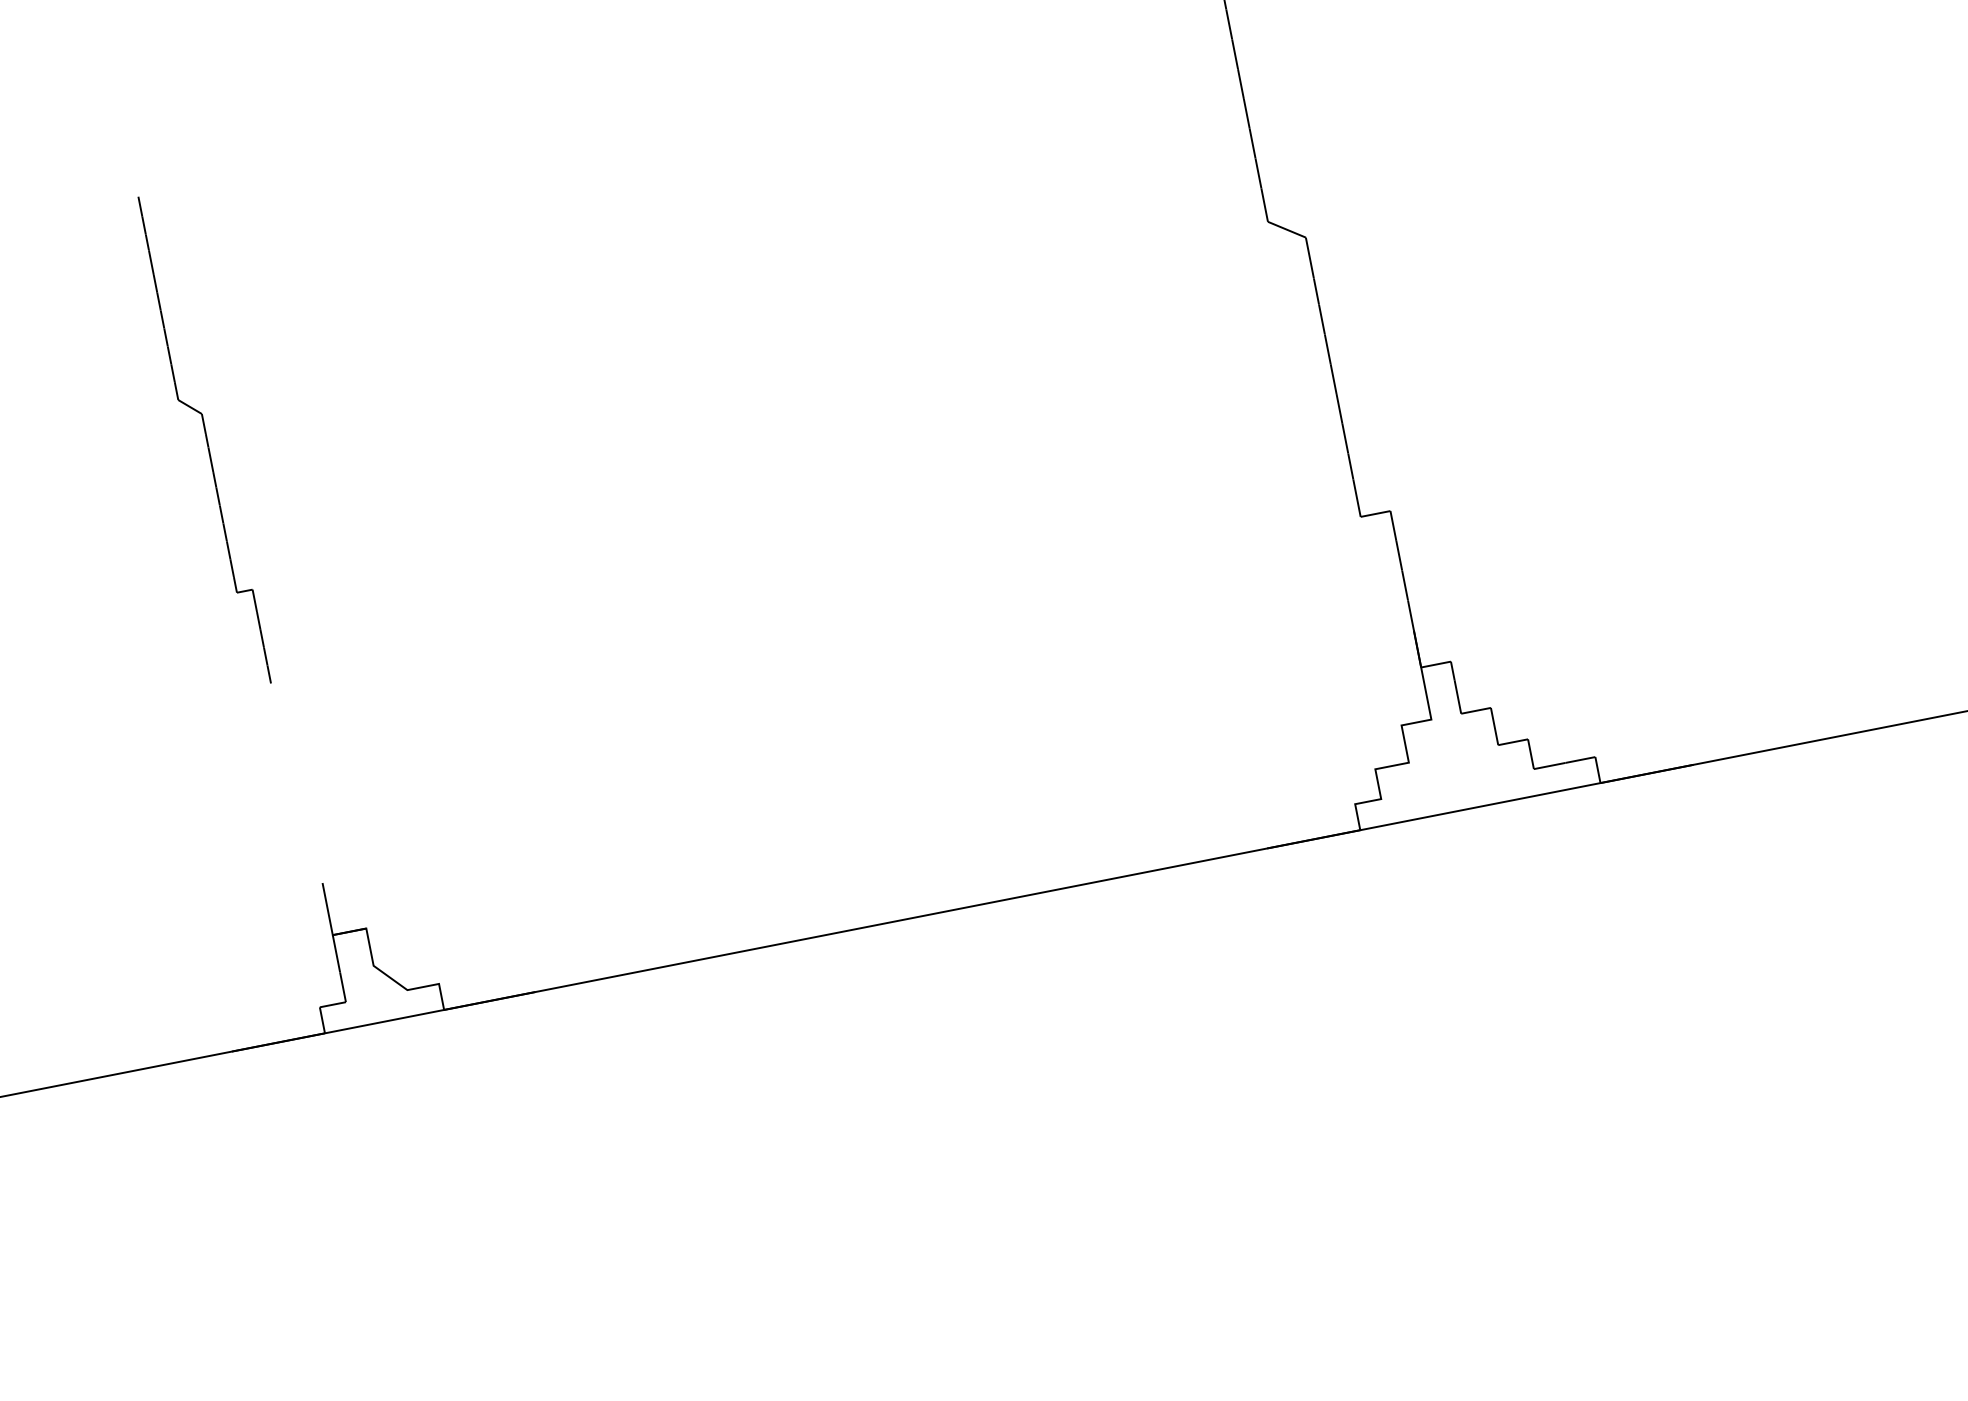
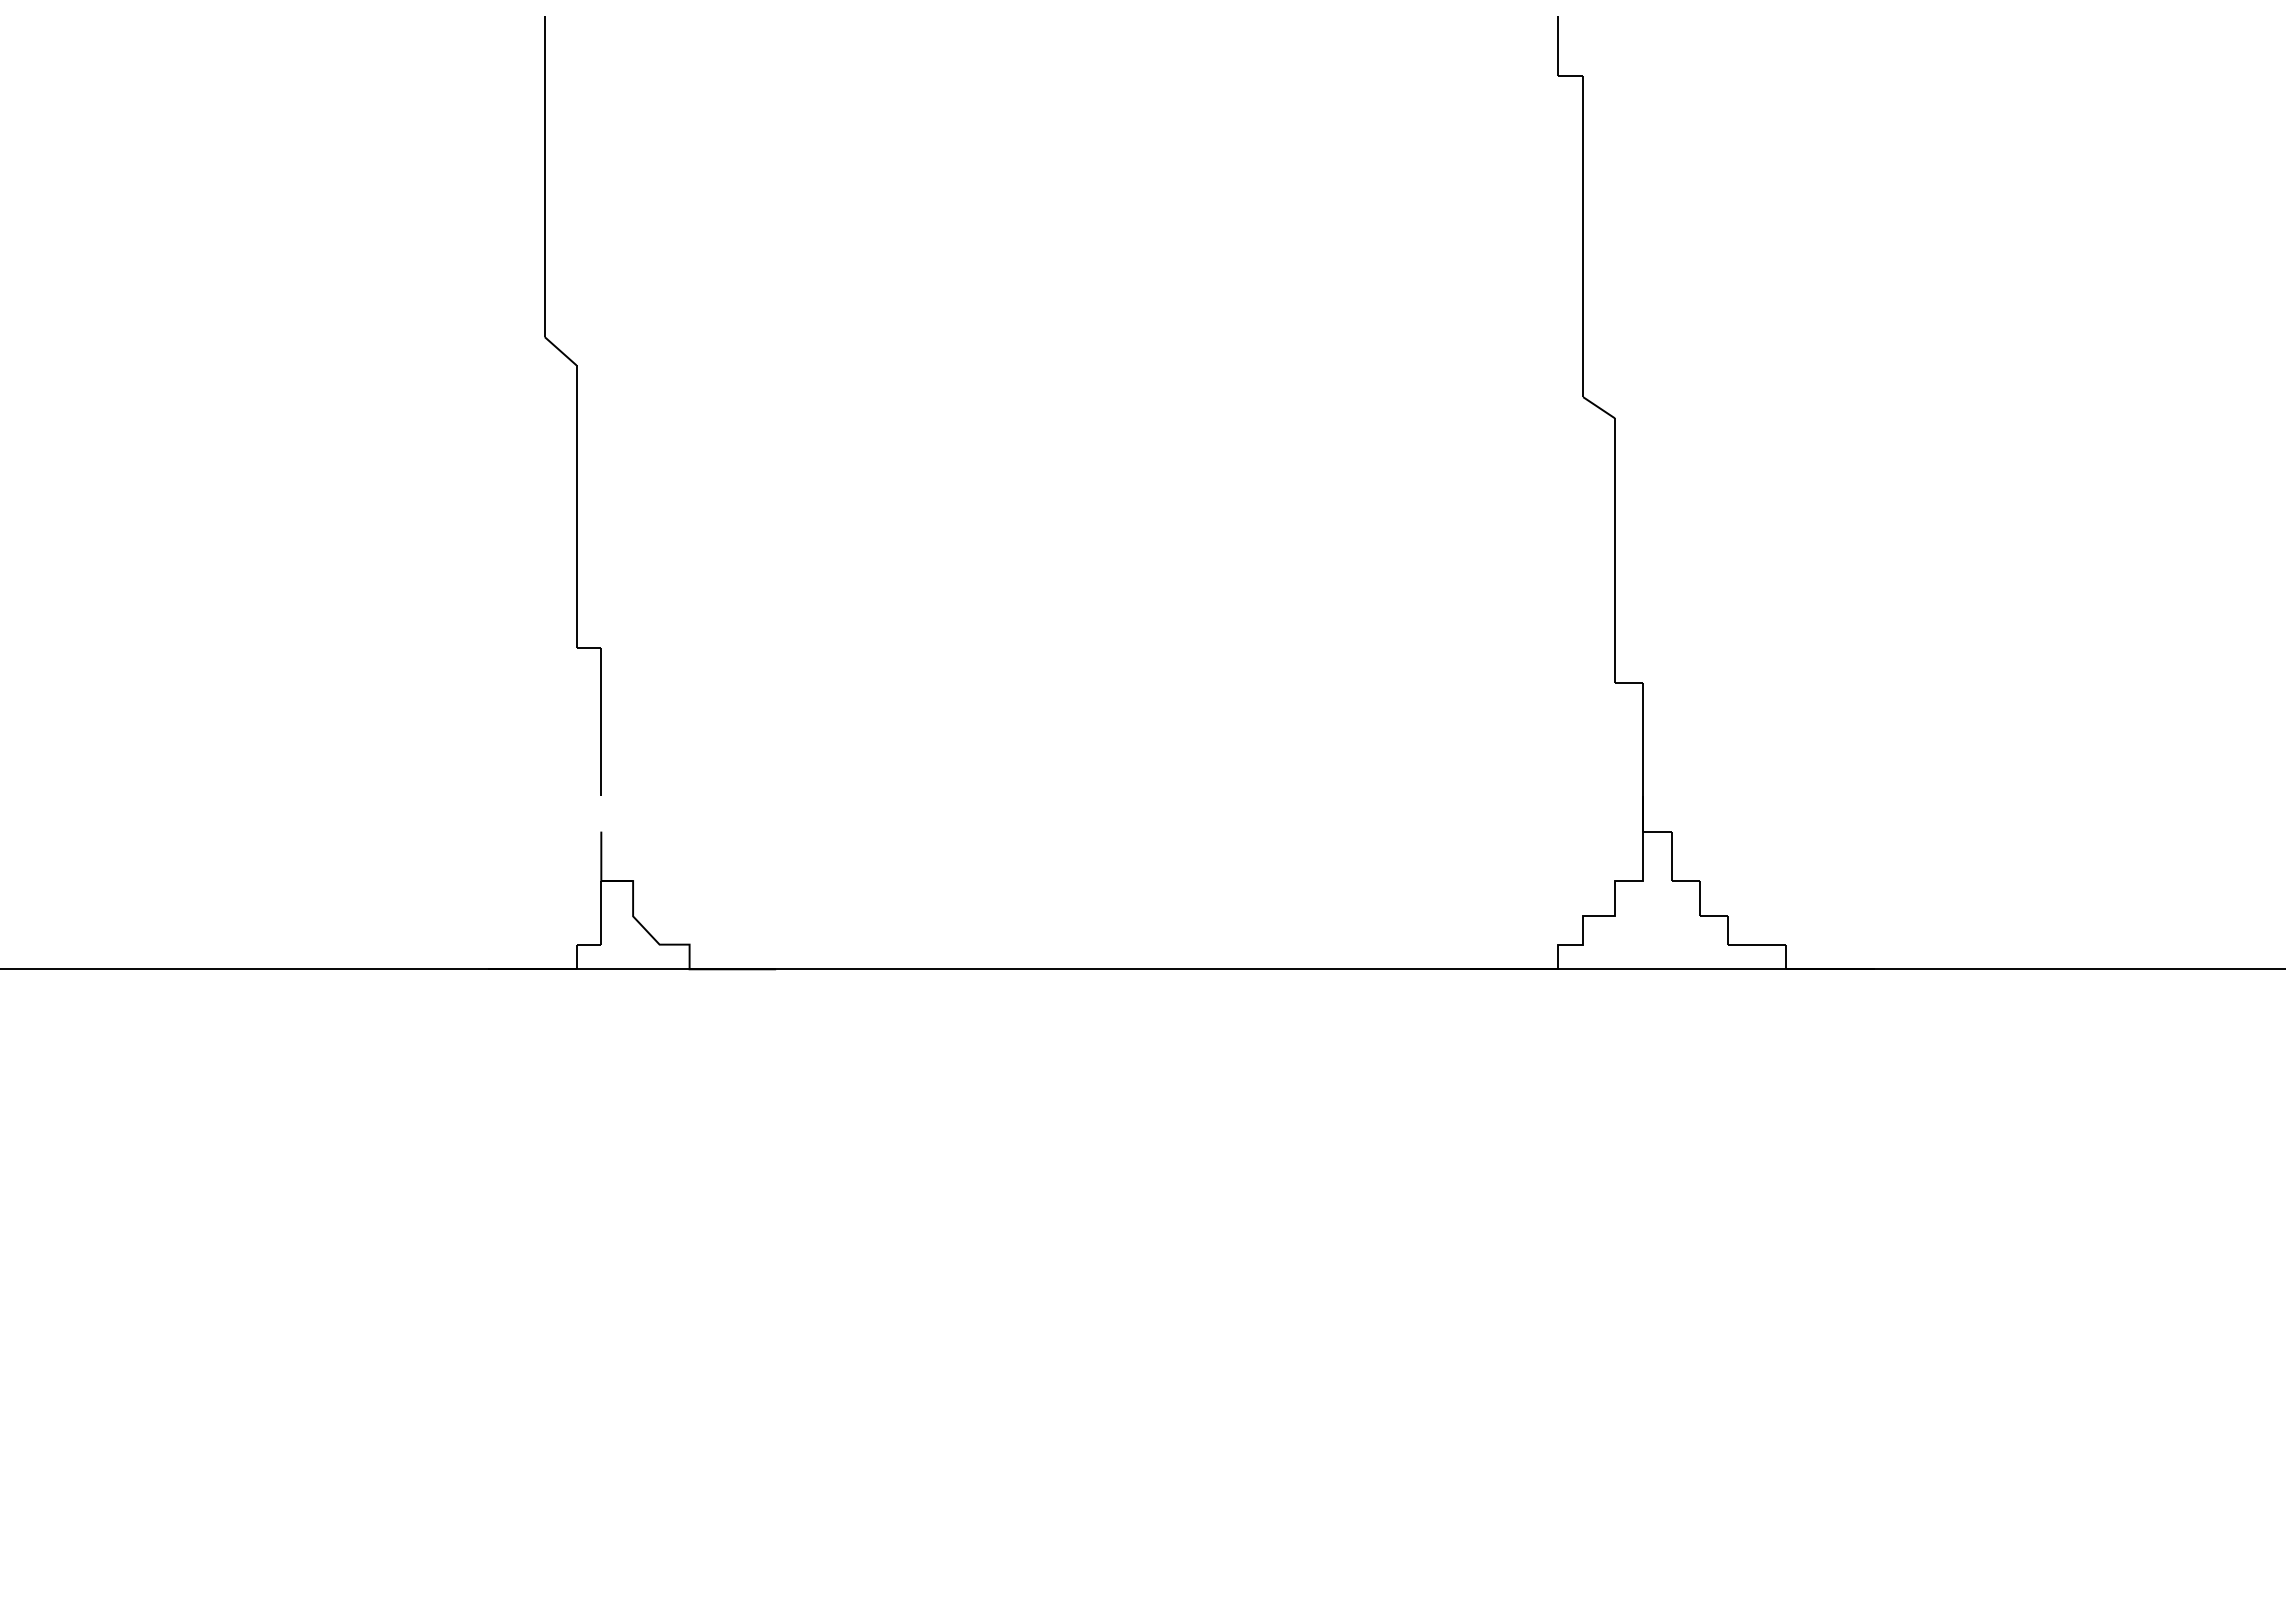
part: (204, 439) -> (572, 405), size x1.67

